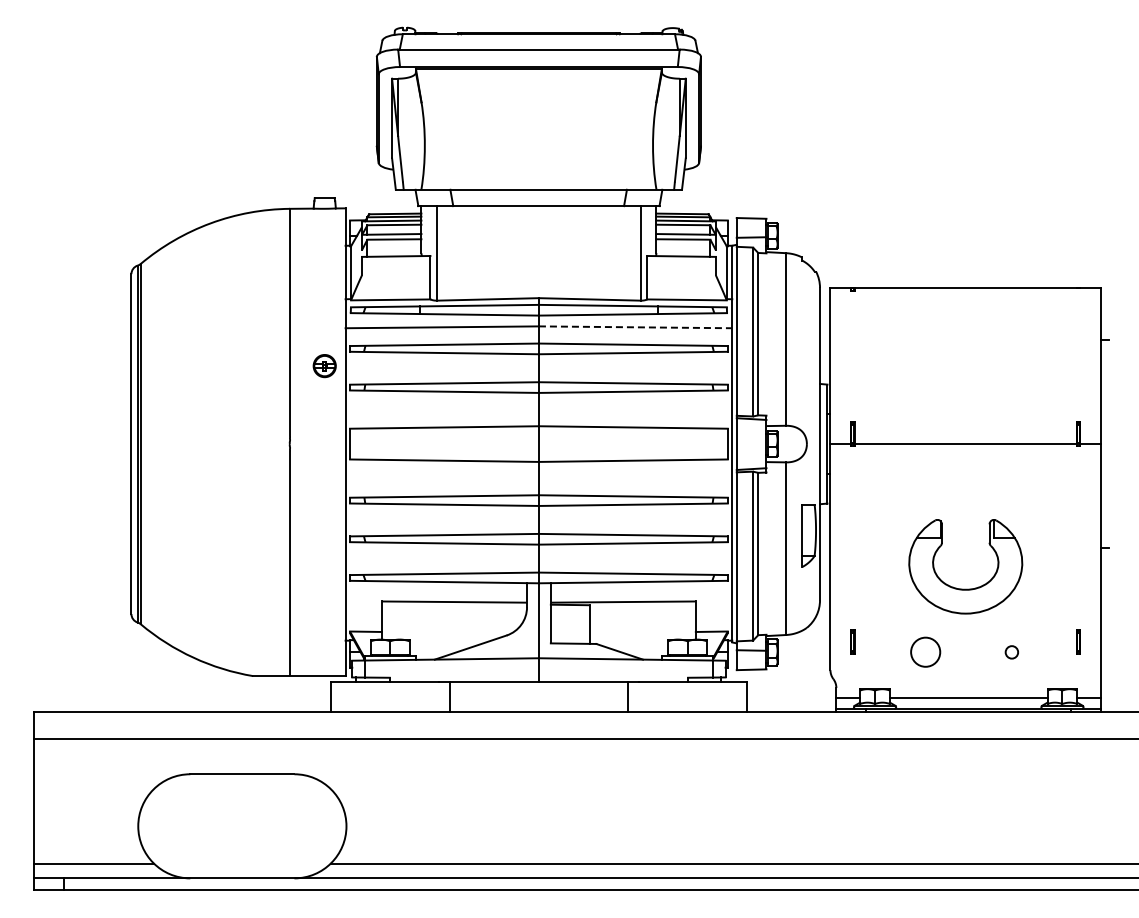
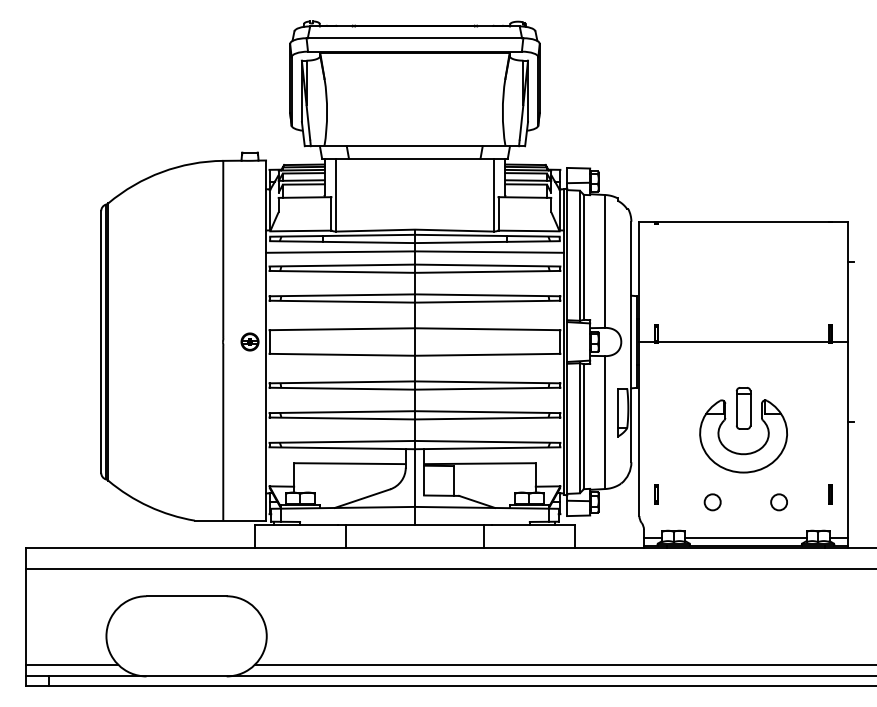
line: (635, 327) -> (489, 252), dashed -> solid
part: (324, 366) -> (249, 342), moved
part: (965, 529) -> (743, 407), added
circle: (925, 652) -> (712, 502), size x0.71
circle: (1011, 652) -> (778, 502), size x1.67

